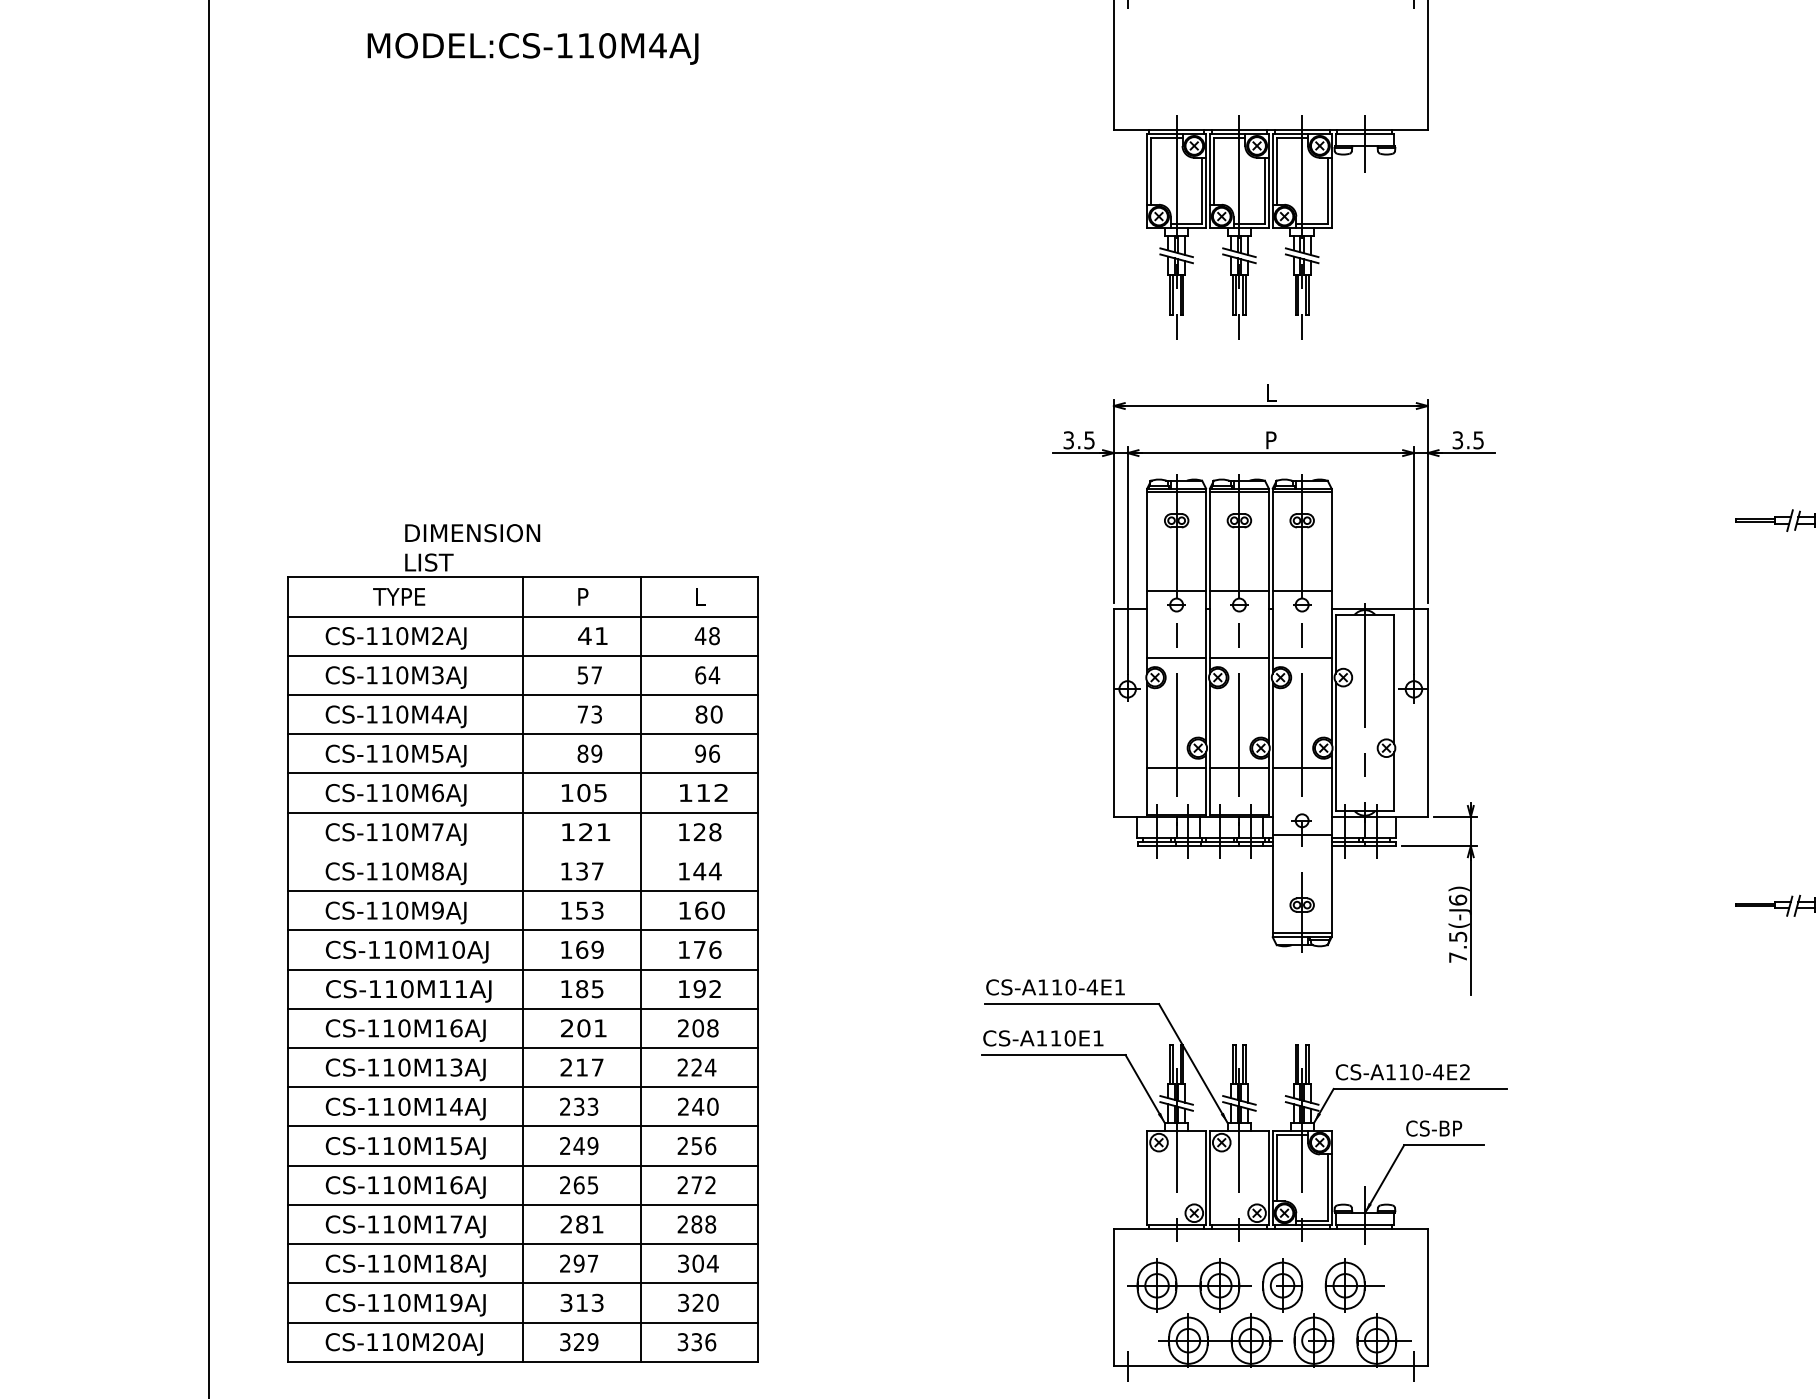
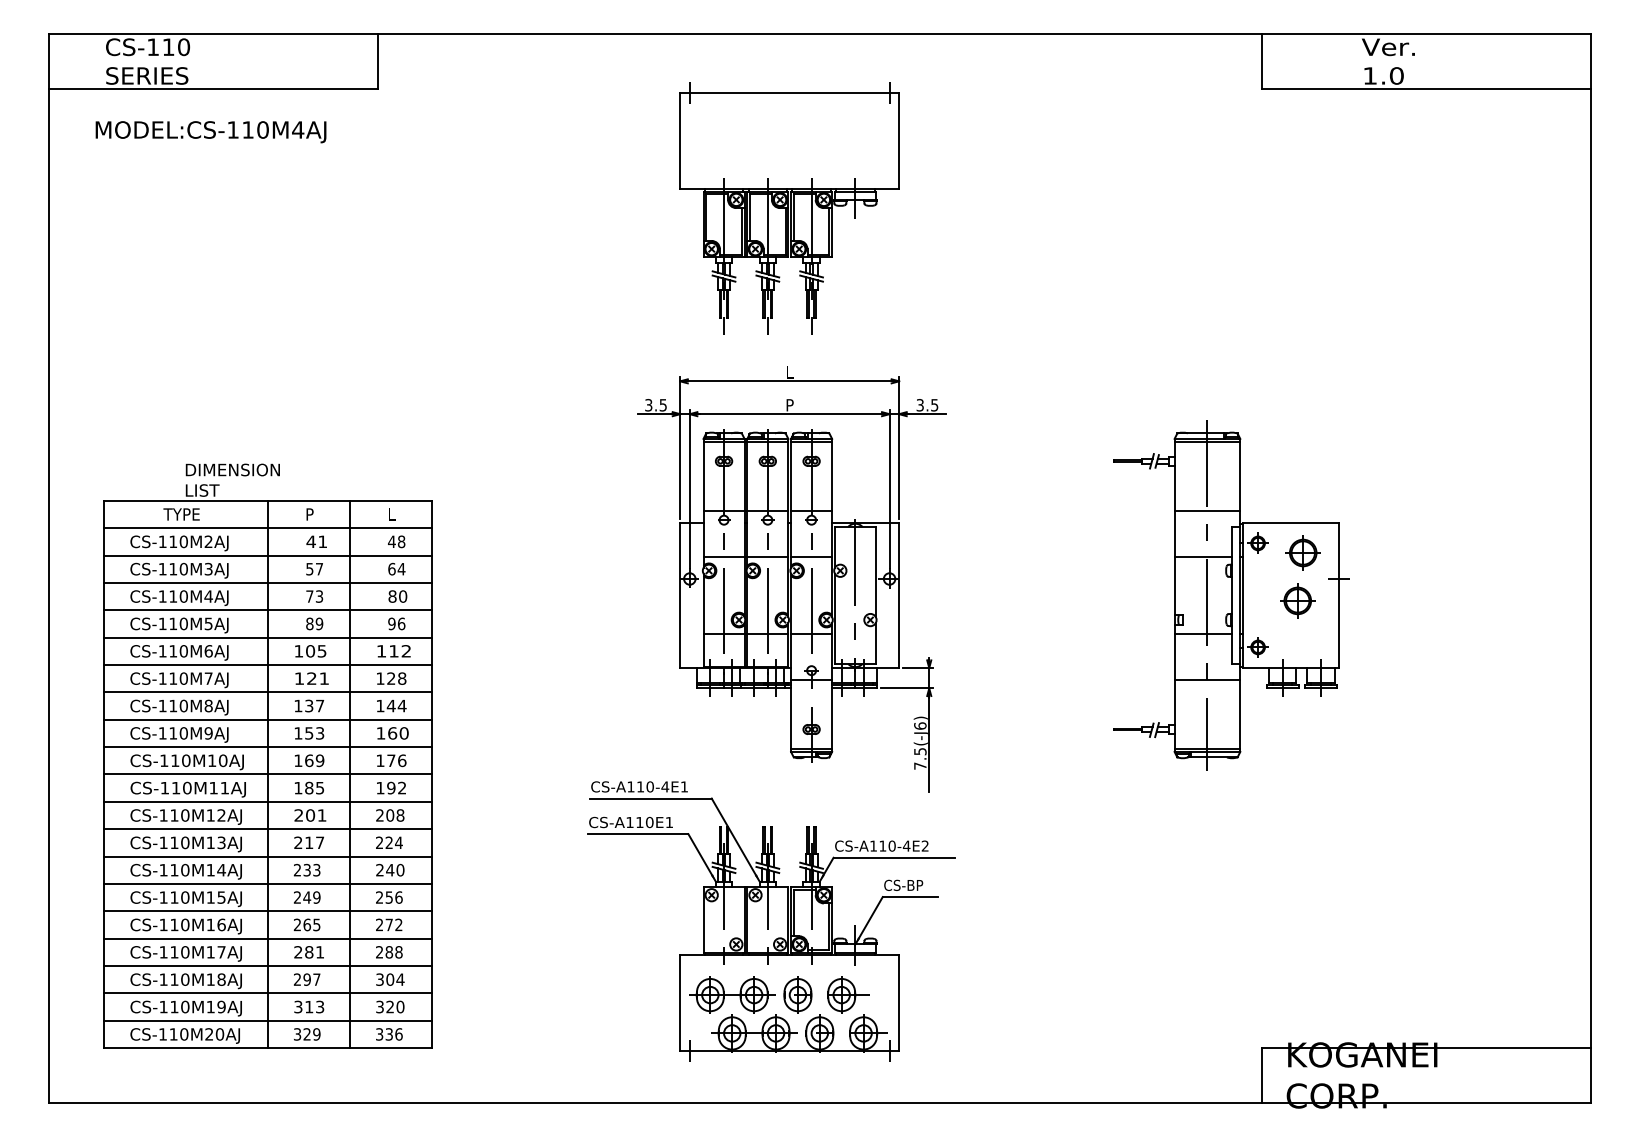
text: (532, 49) -> (210, 132), moved
line: (522, 852) -> (267, 692), added
text: (456, 1028) -> (221, 815), CS-110M16AJ -> CS-110M12AJ

